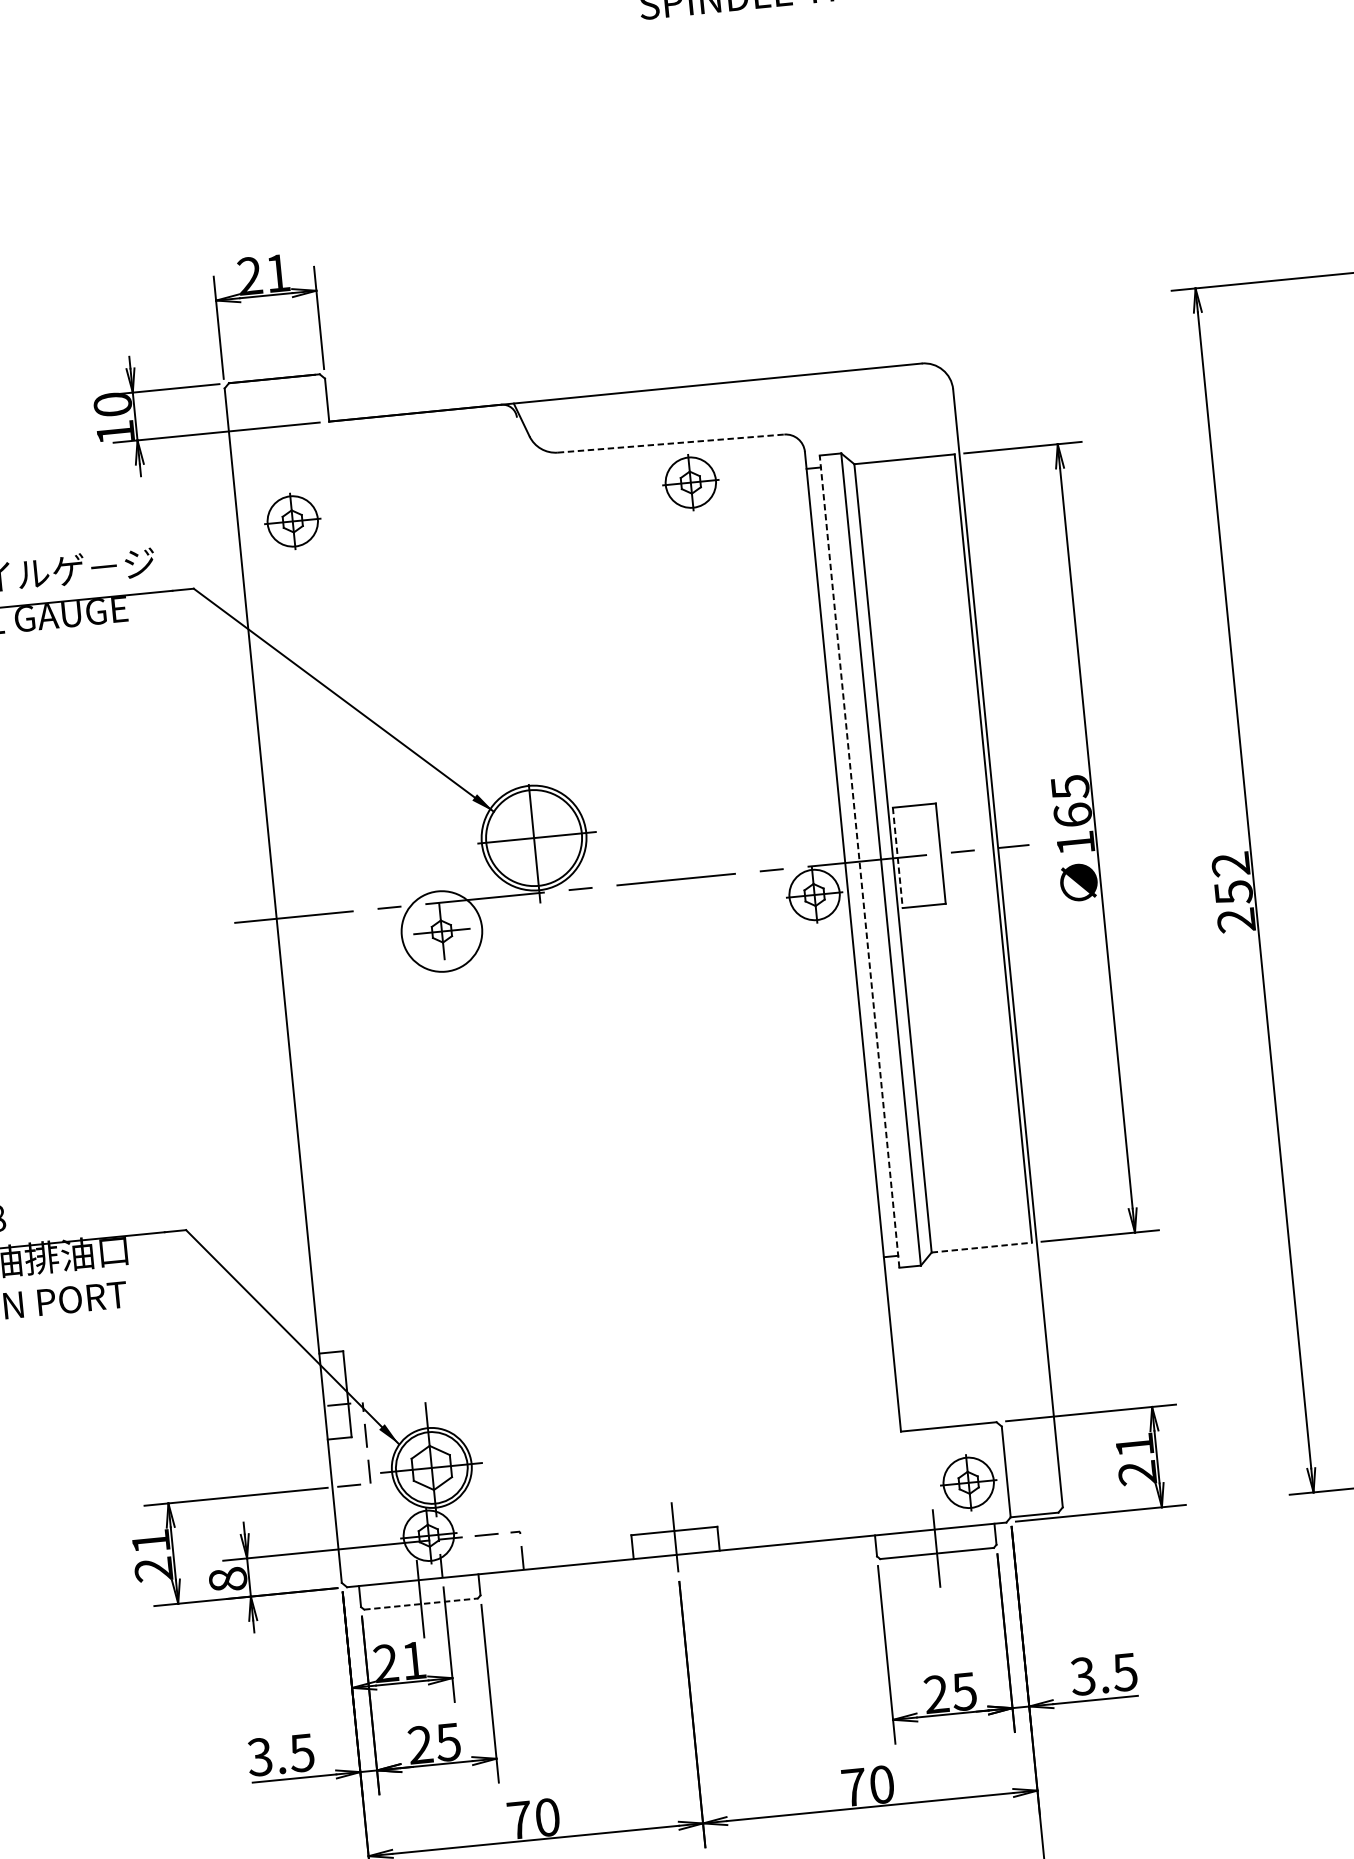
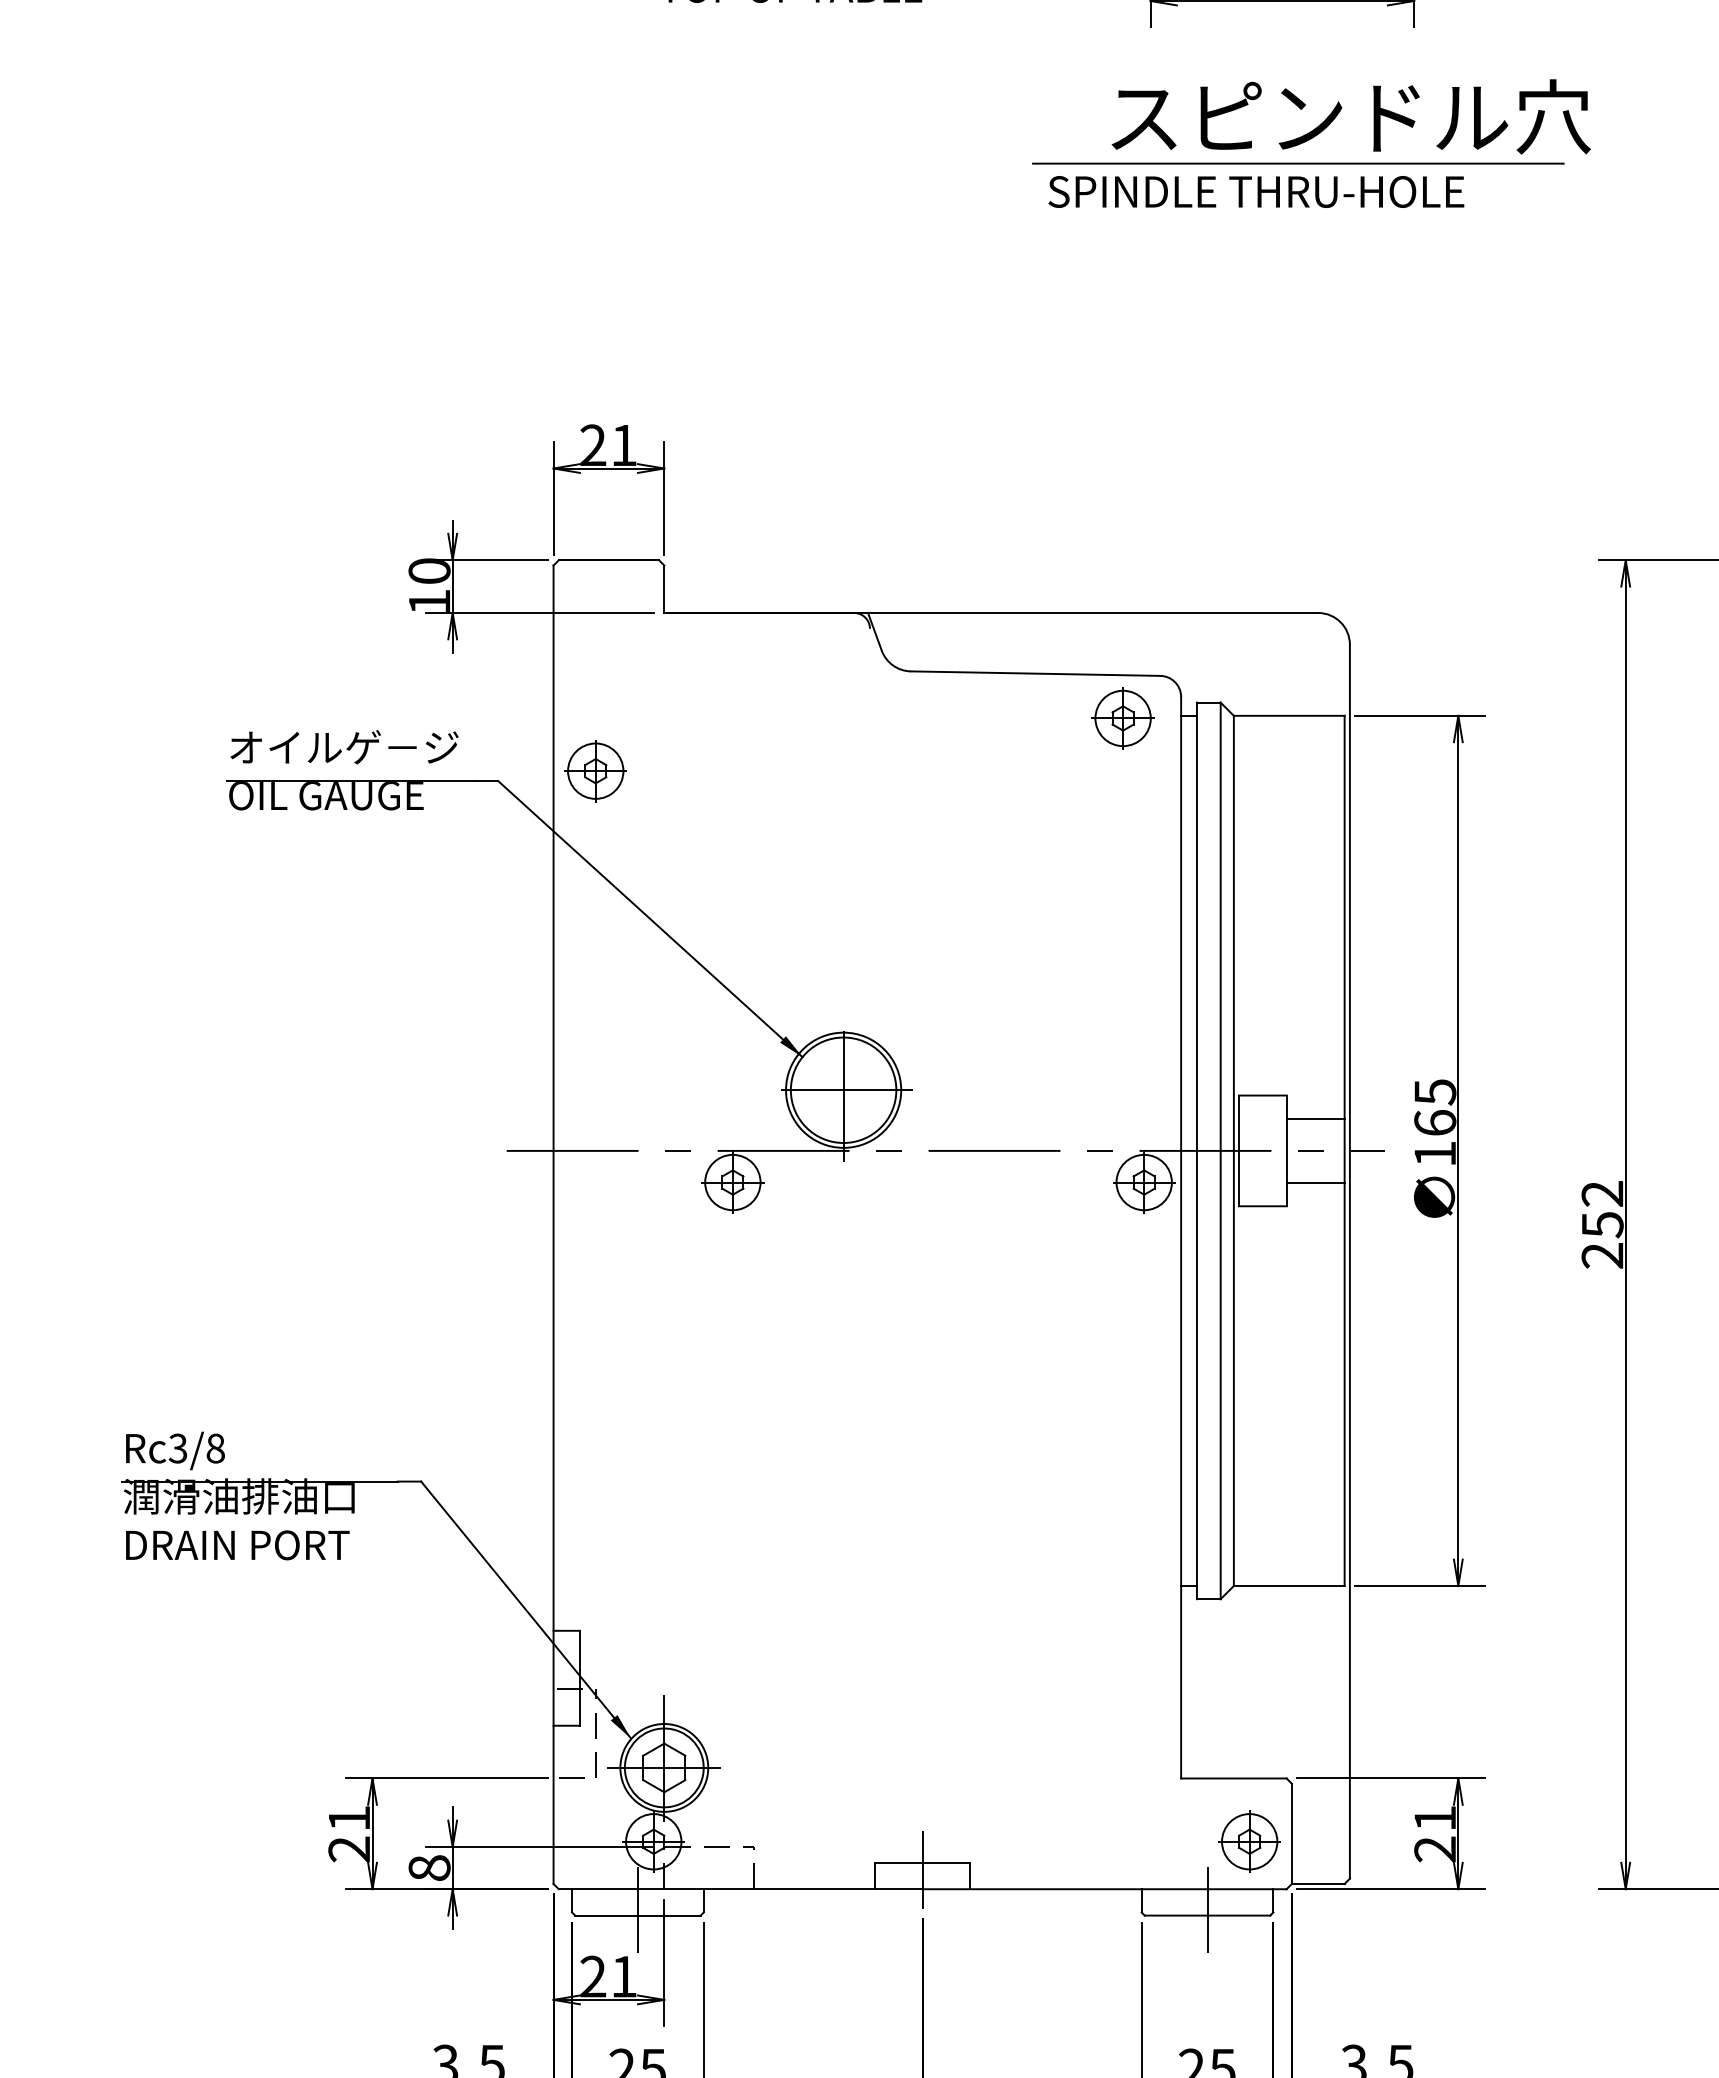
line: (670, 443) -> (1035, 673), dashed -> solid
part: (690, 482) -> (1122, 718), moved
part: (292, 521) -> (595, 771), moved
line: (964, 822) -> (1315, 1119), added
line: (898, 858) -> (1239, 1151), dashed -> solid
line: (859, 861) -> (1196, 1150), dashed -> solid
line: (969, 879) -> (1315, 1182), added
circle: (441, 931) -> (732, 1182), size x0.62
line: (982, 1247) -> (1289, 1585), dashed -> solid
line: (420, 1604) -> (637, 1915), dashed -> solid

